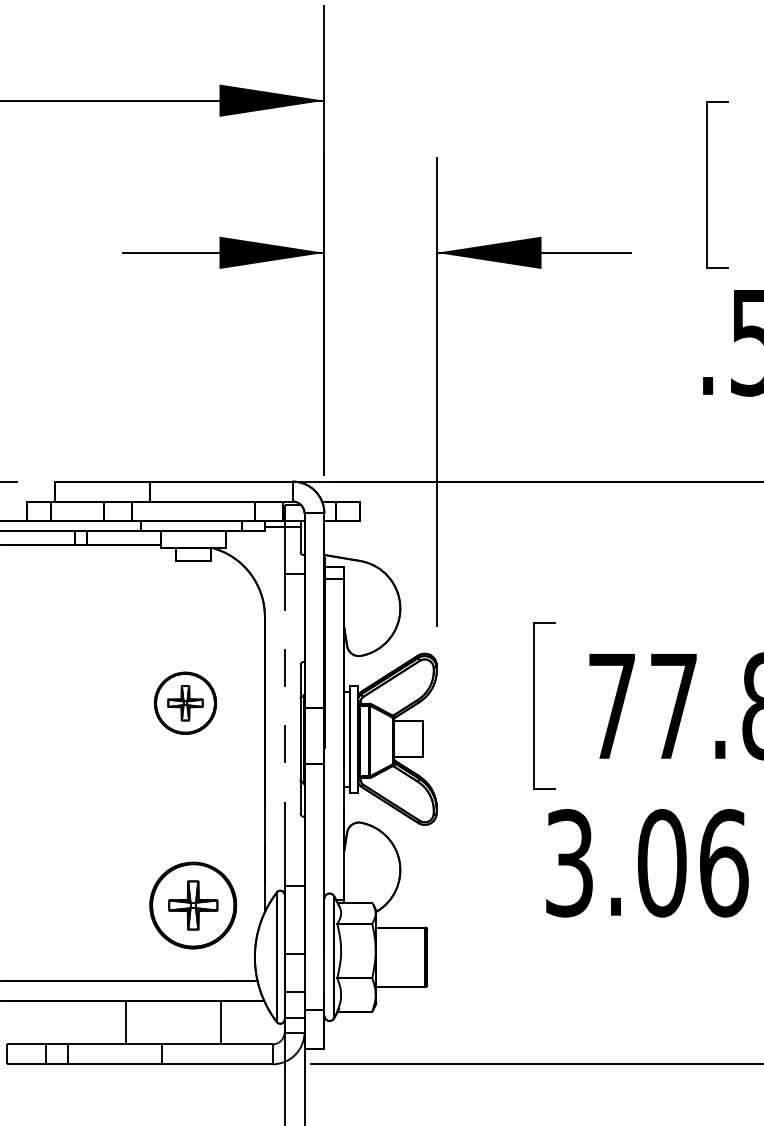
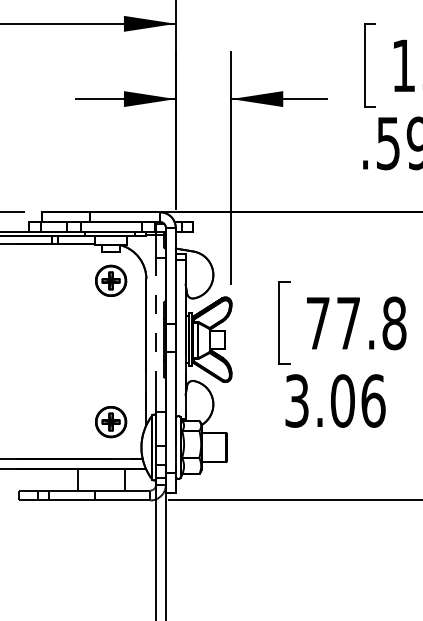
part: (186, 702) -> (111, 280), moved
part: (194, 906) -> (111, 422), size x0.71

